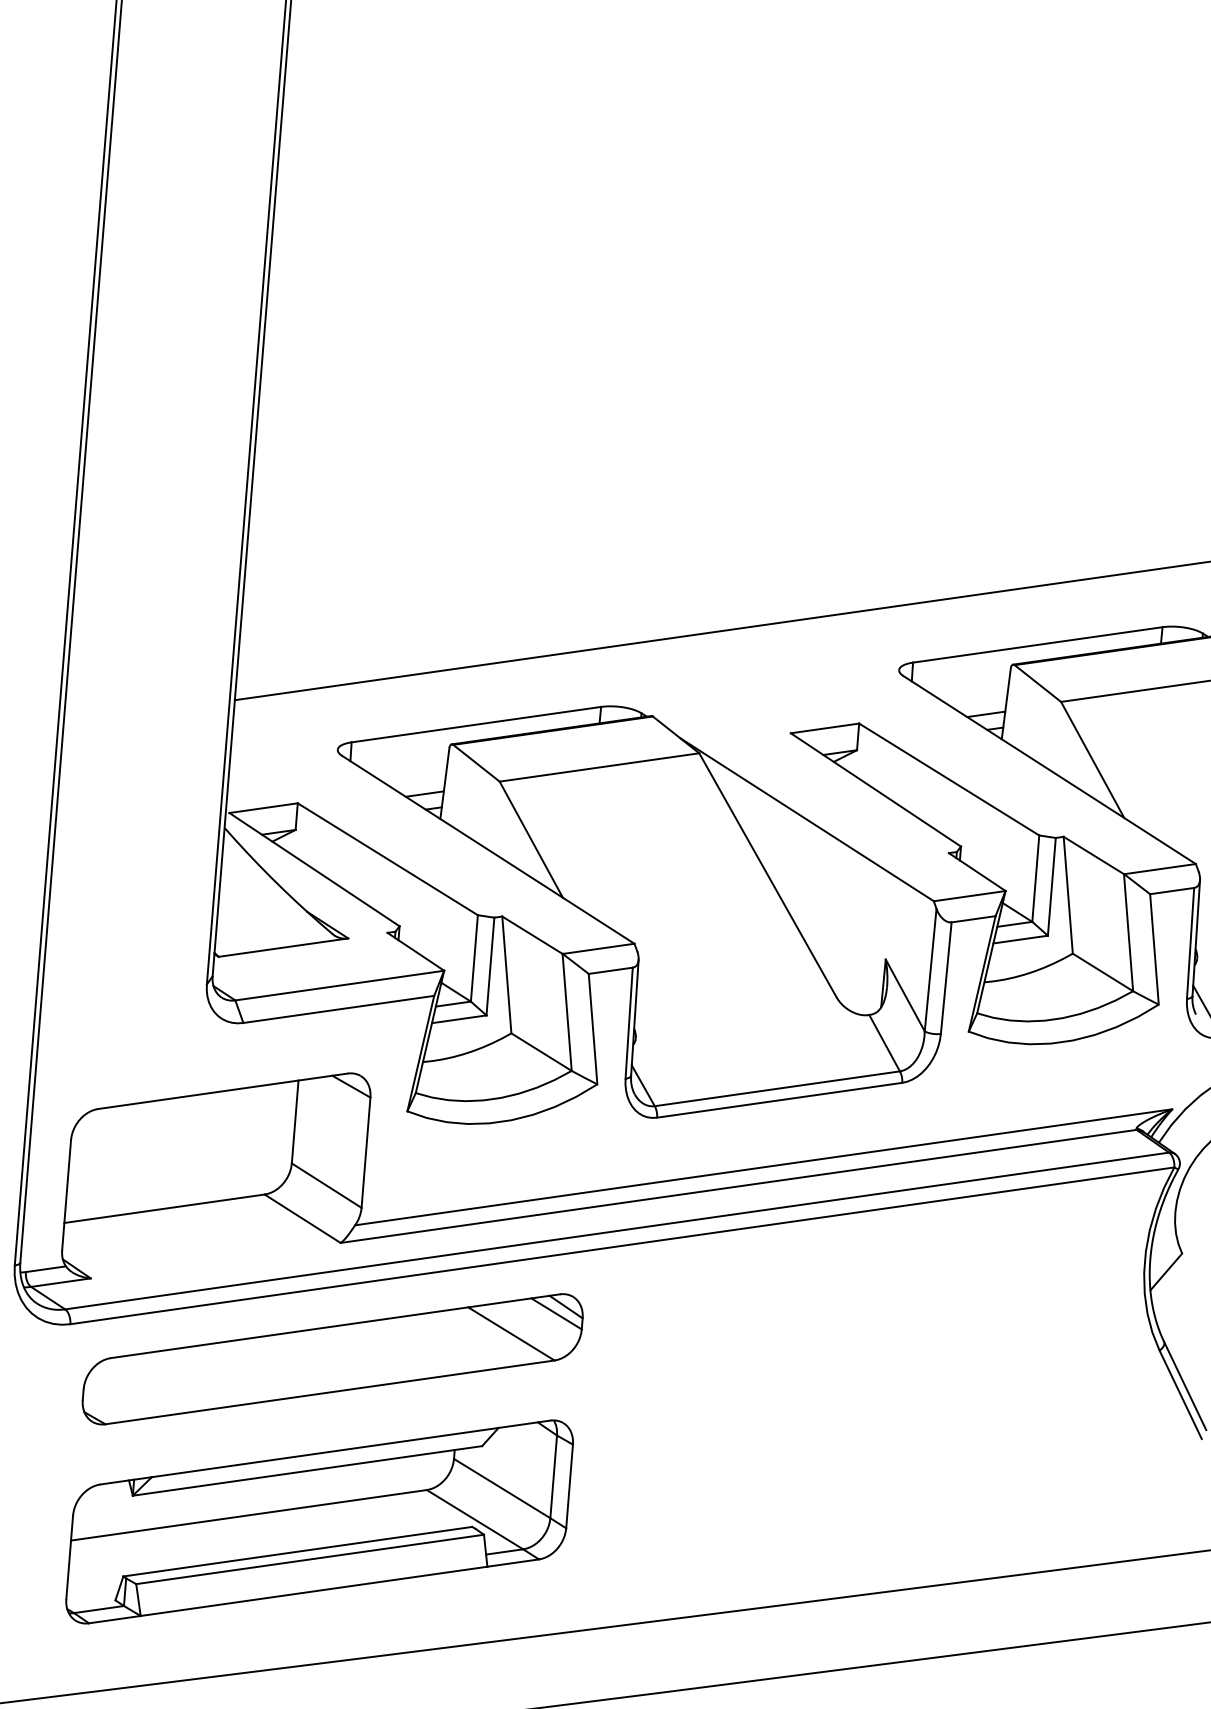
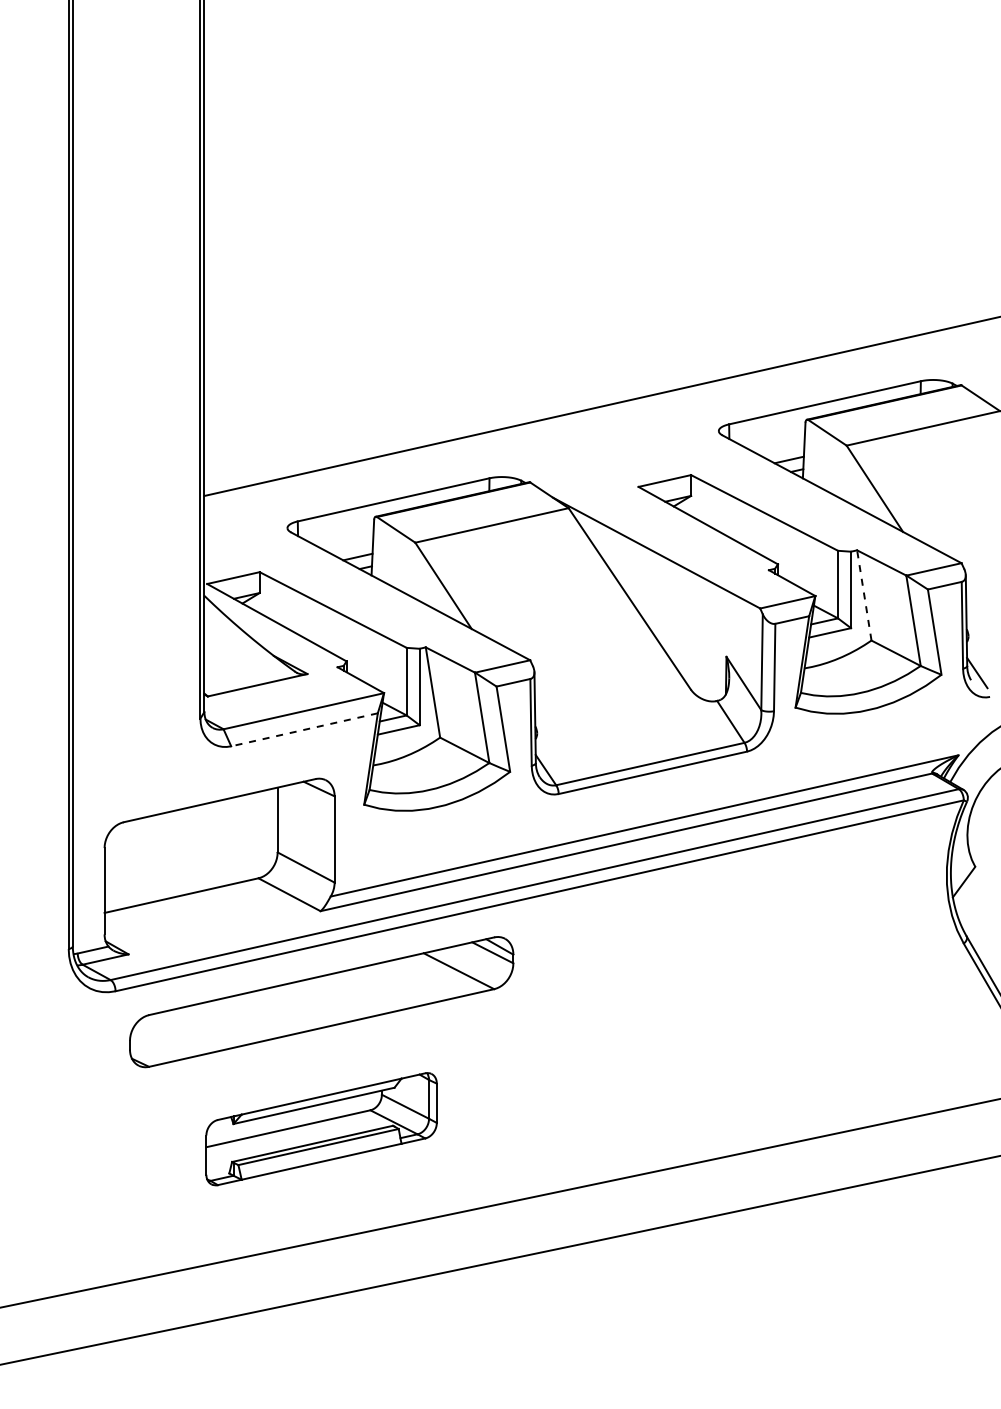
line: (1068, 895) -> (864, 595), solid -> dashed
line: (338, 1009) -> (304, 729), solid -> dashed
part: (319, 1520) -> (321, 1128), size x0.6

